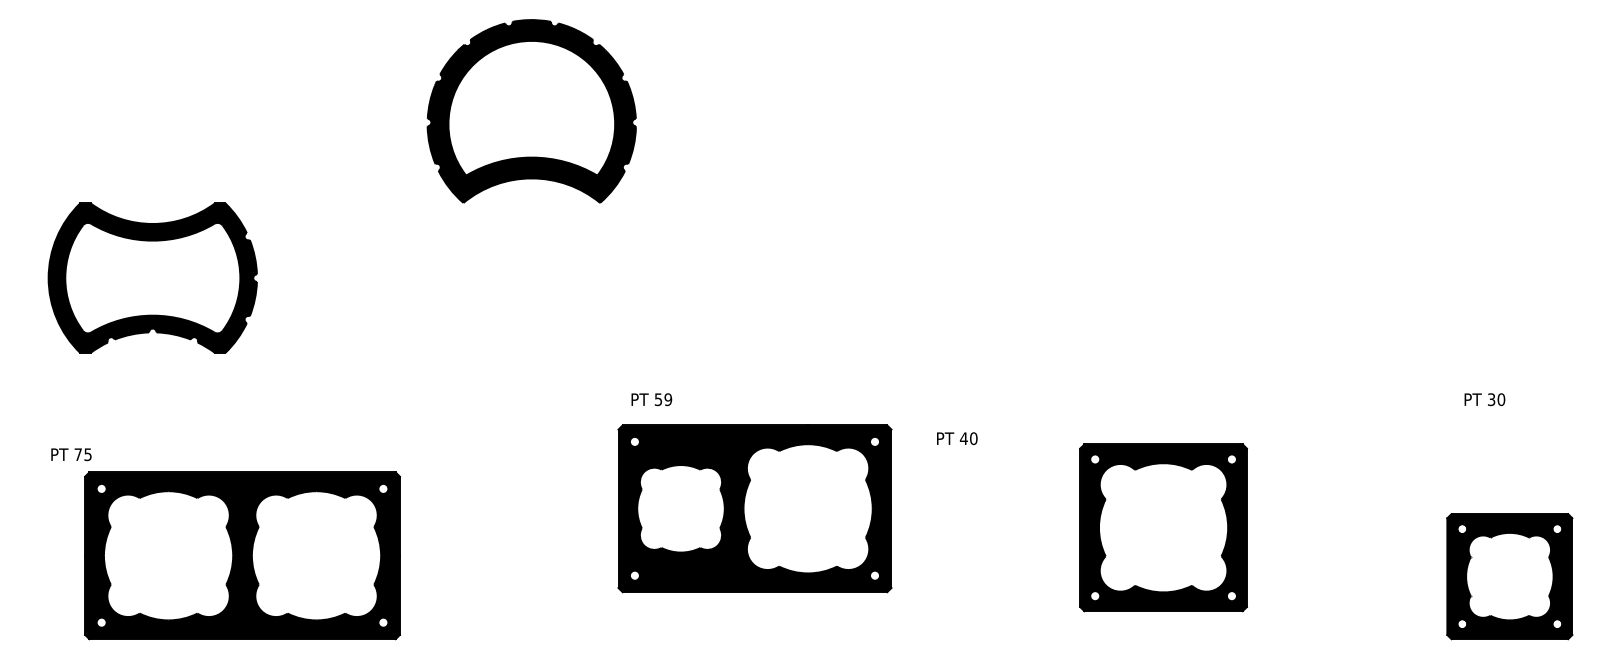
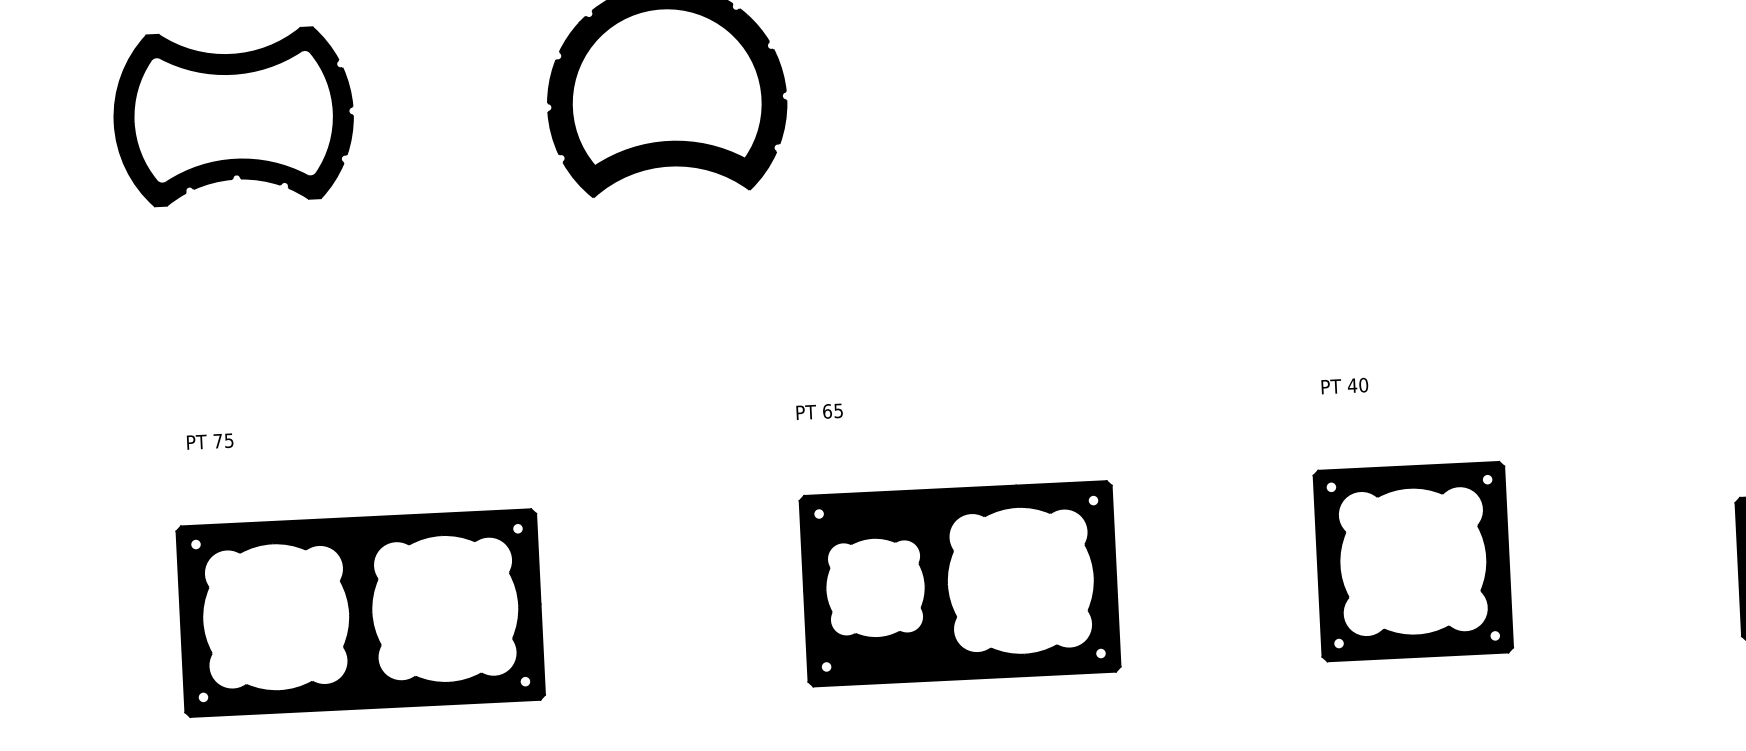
part: (152, 277) -> (233, 116), moved
text: (663, 399) -> (833, 410), 59 -> 65
text: (957, 438) -> (1345, 385), moved
text: (71, 454) -> (210, 441), moved
part: (754, 508) -> (959, 583), moved
part: (1163, 527) -> (1413, 561), moved

